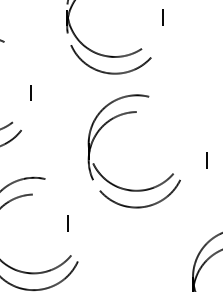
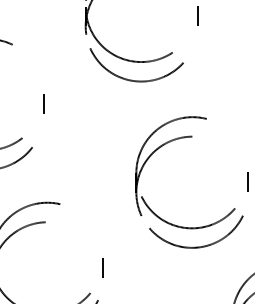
part: (117, 117) -> (169, 143), moved
line: (67, 223) -> (102, 267), moved

